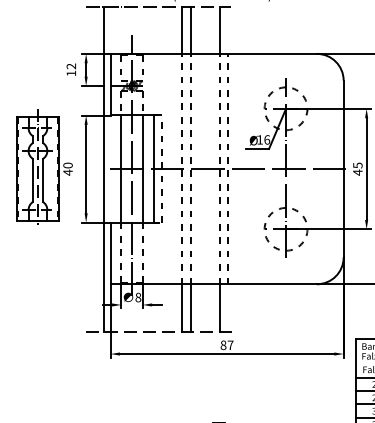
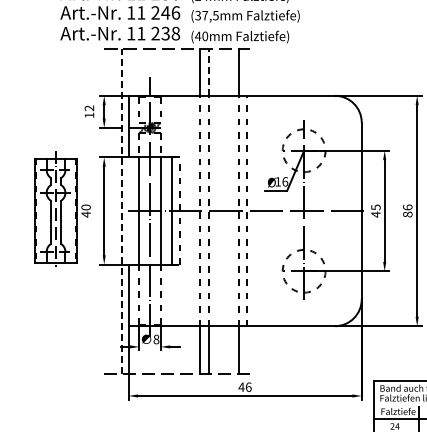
line: (191, 30) -> (209, 72), solid -> dashed
line: (103, 168) -> (121, 210), solid -> dashed
text: (226, 345) -> (244, 387), 87 -> 46

